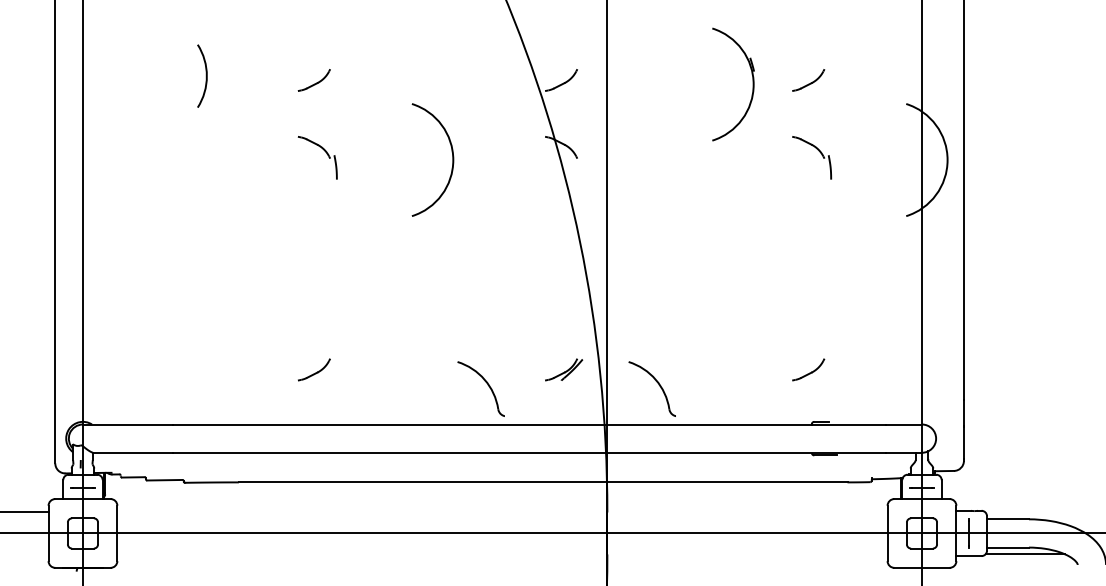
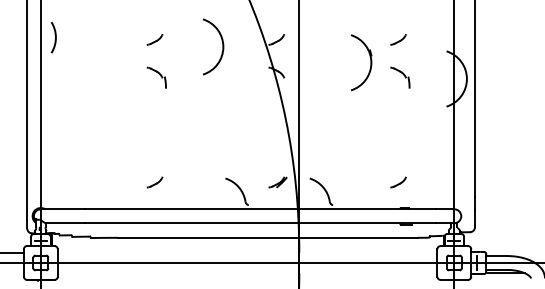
arc: (205, 75) -> (55, 37), moved
part: (751, 83) -> (370, 62), moved
arc: (451, 159) -> (222, 46), moved

